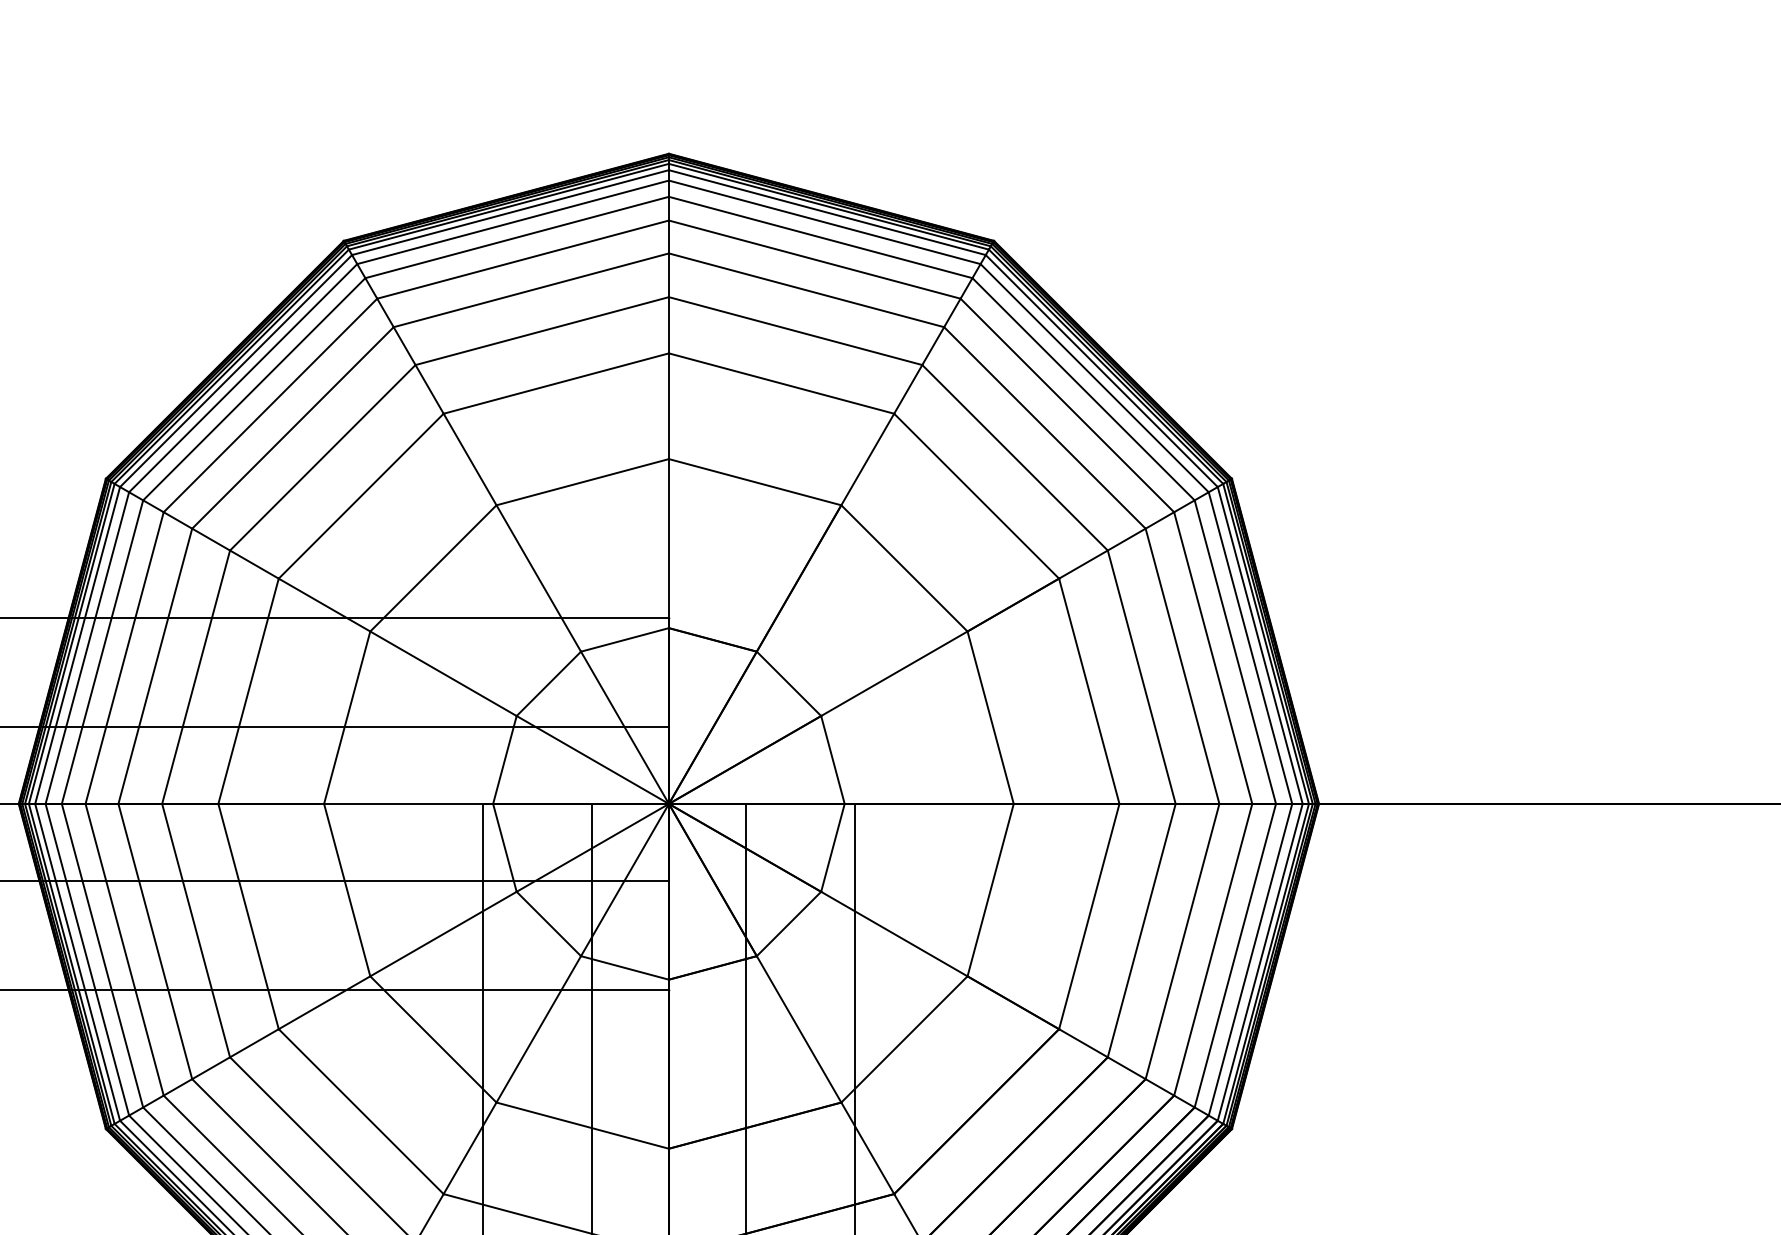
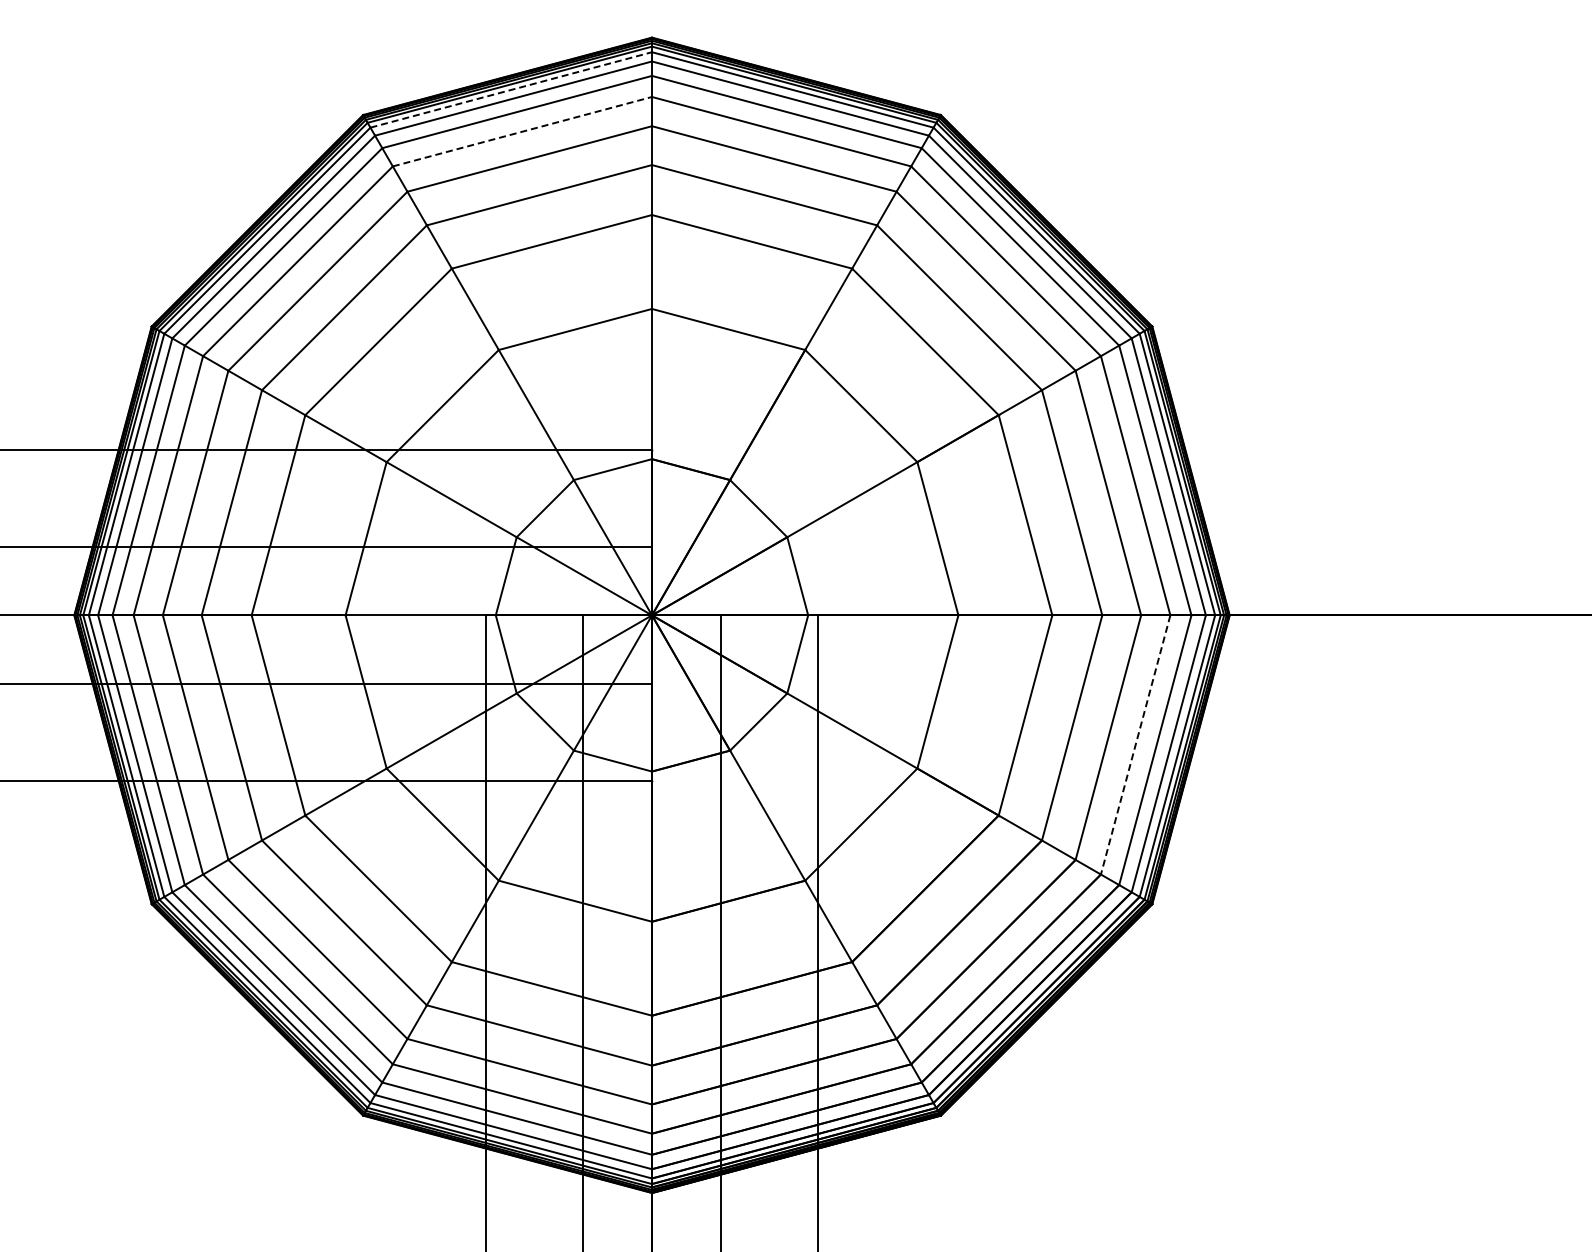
line: (510, 212) -> (511, 89), solid -> dashed
line: (523, 259) -> (522, 131), solid -> dashed
line: (1213, 950) -> (1135, 745), solid -> dashed

